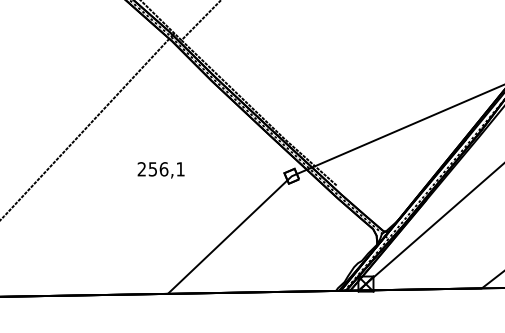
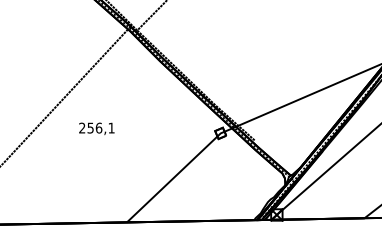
text: (160, 169) -> (96, 128), moved

